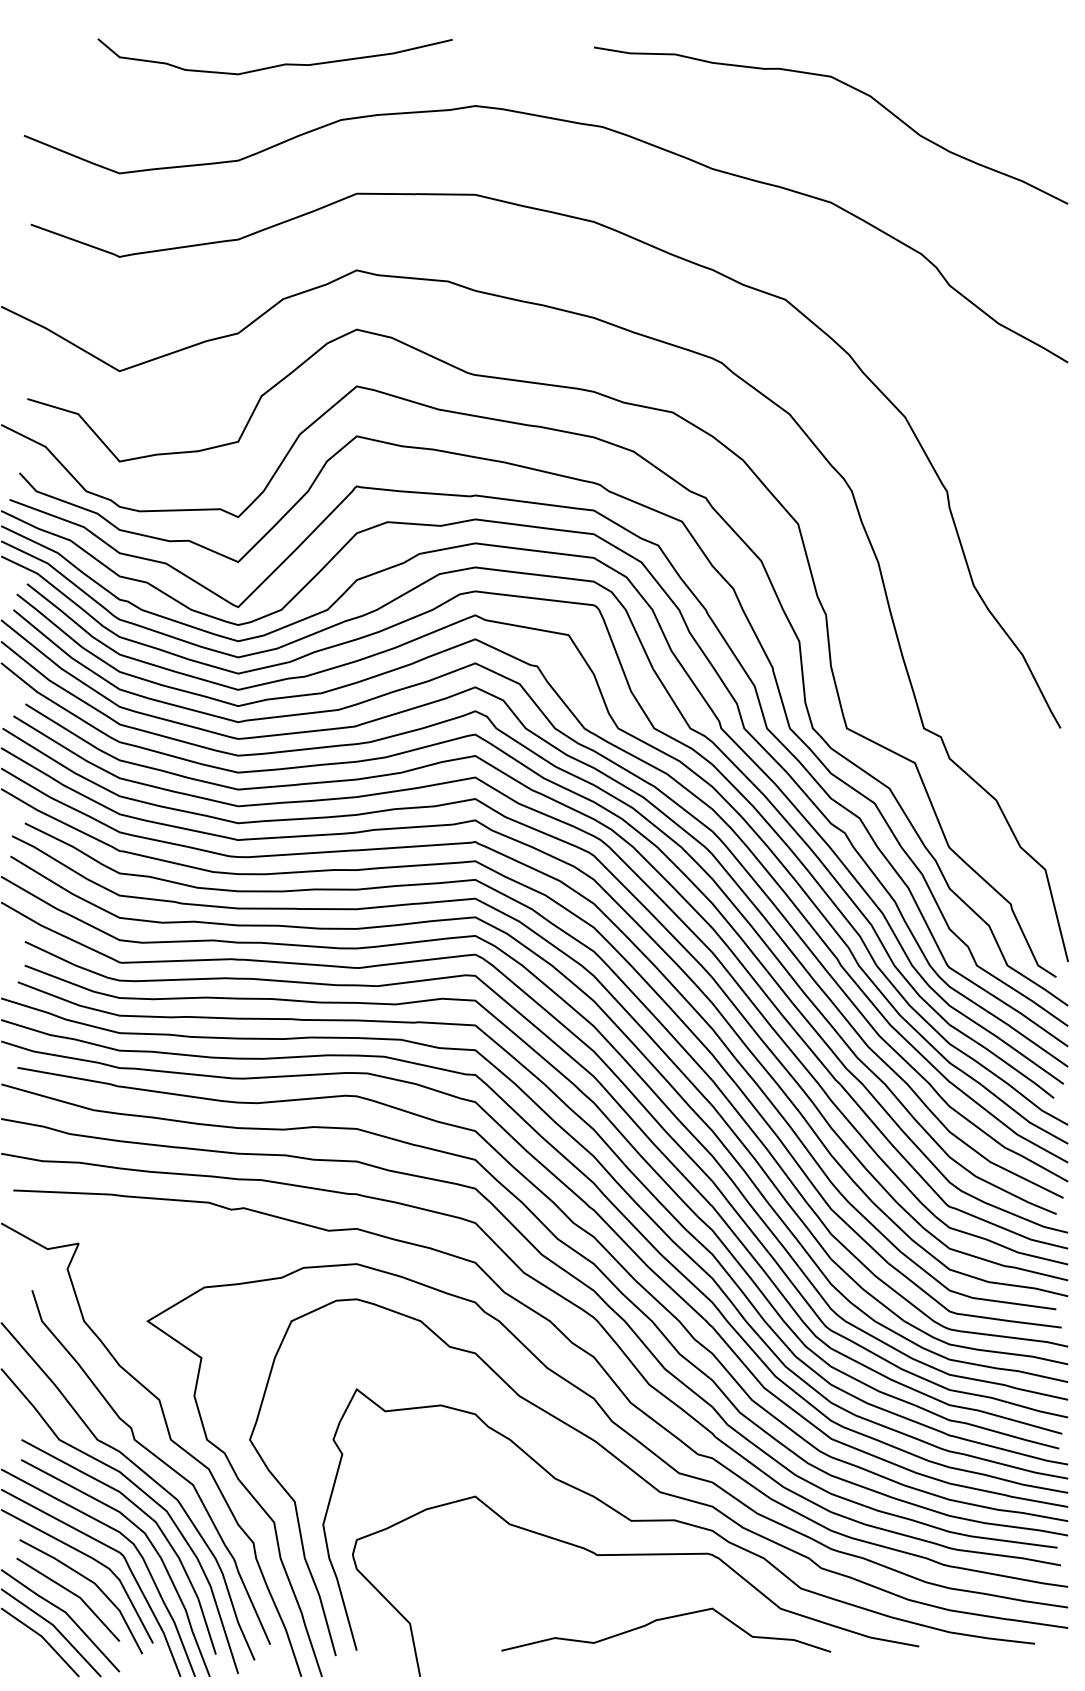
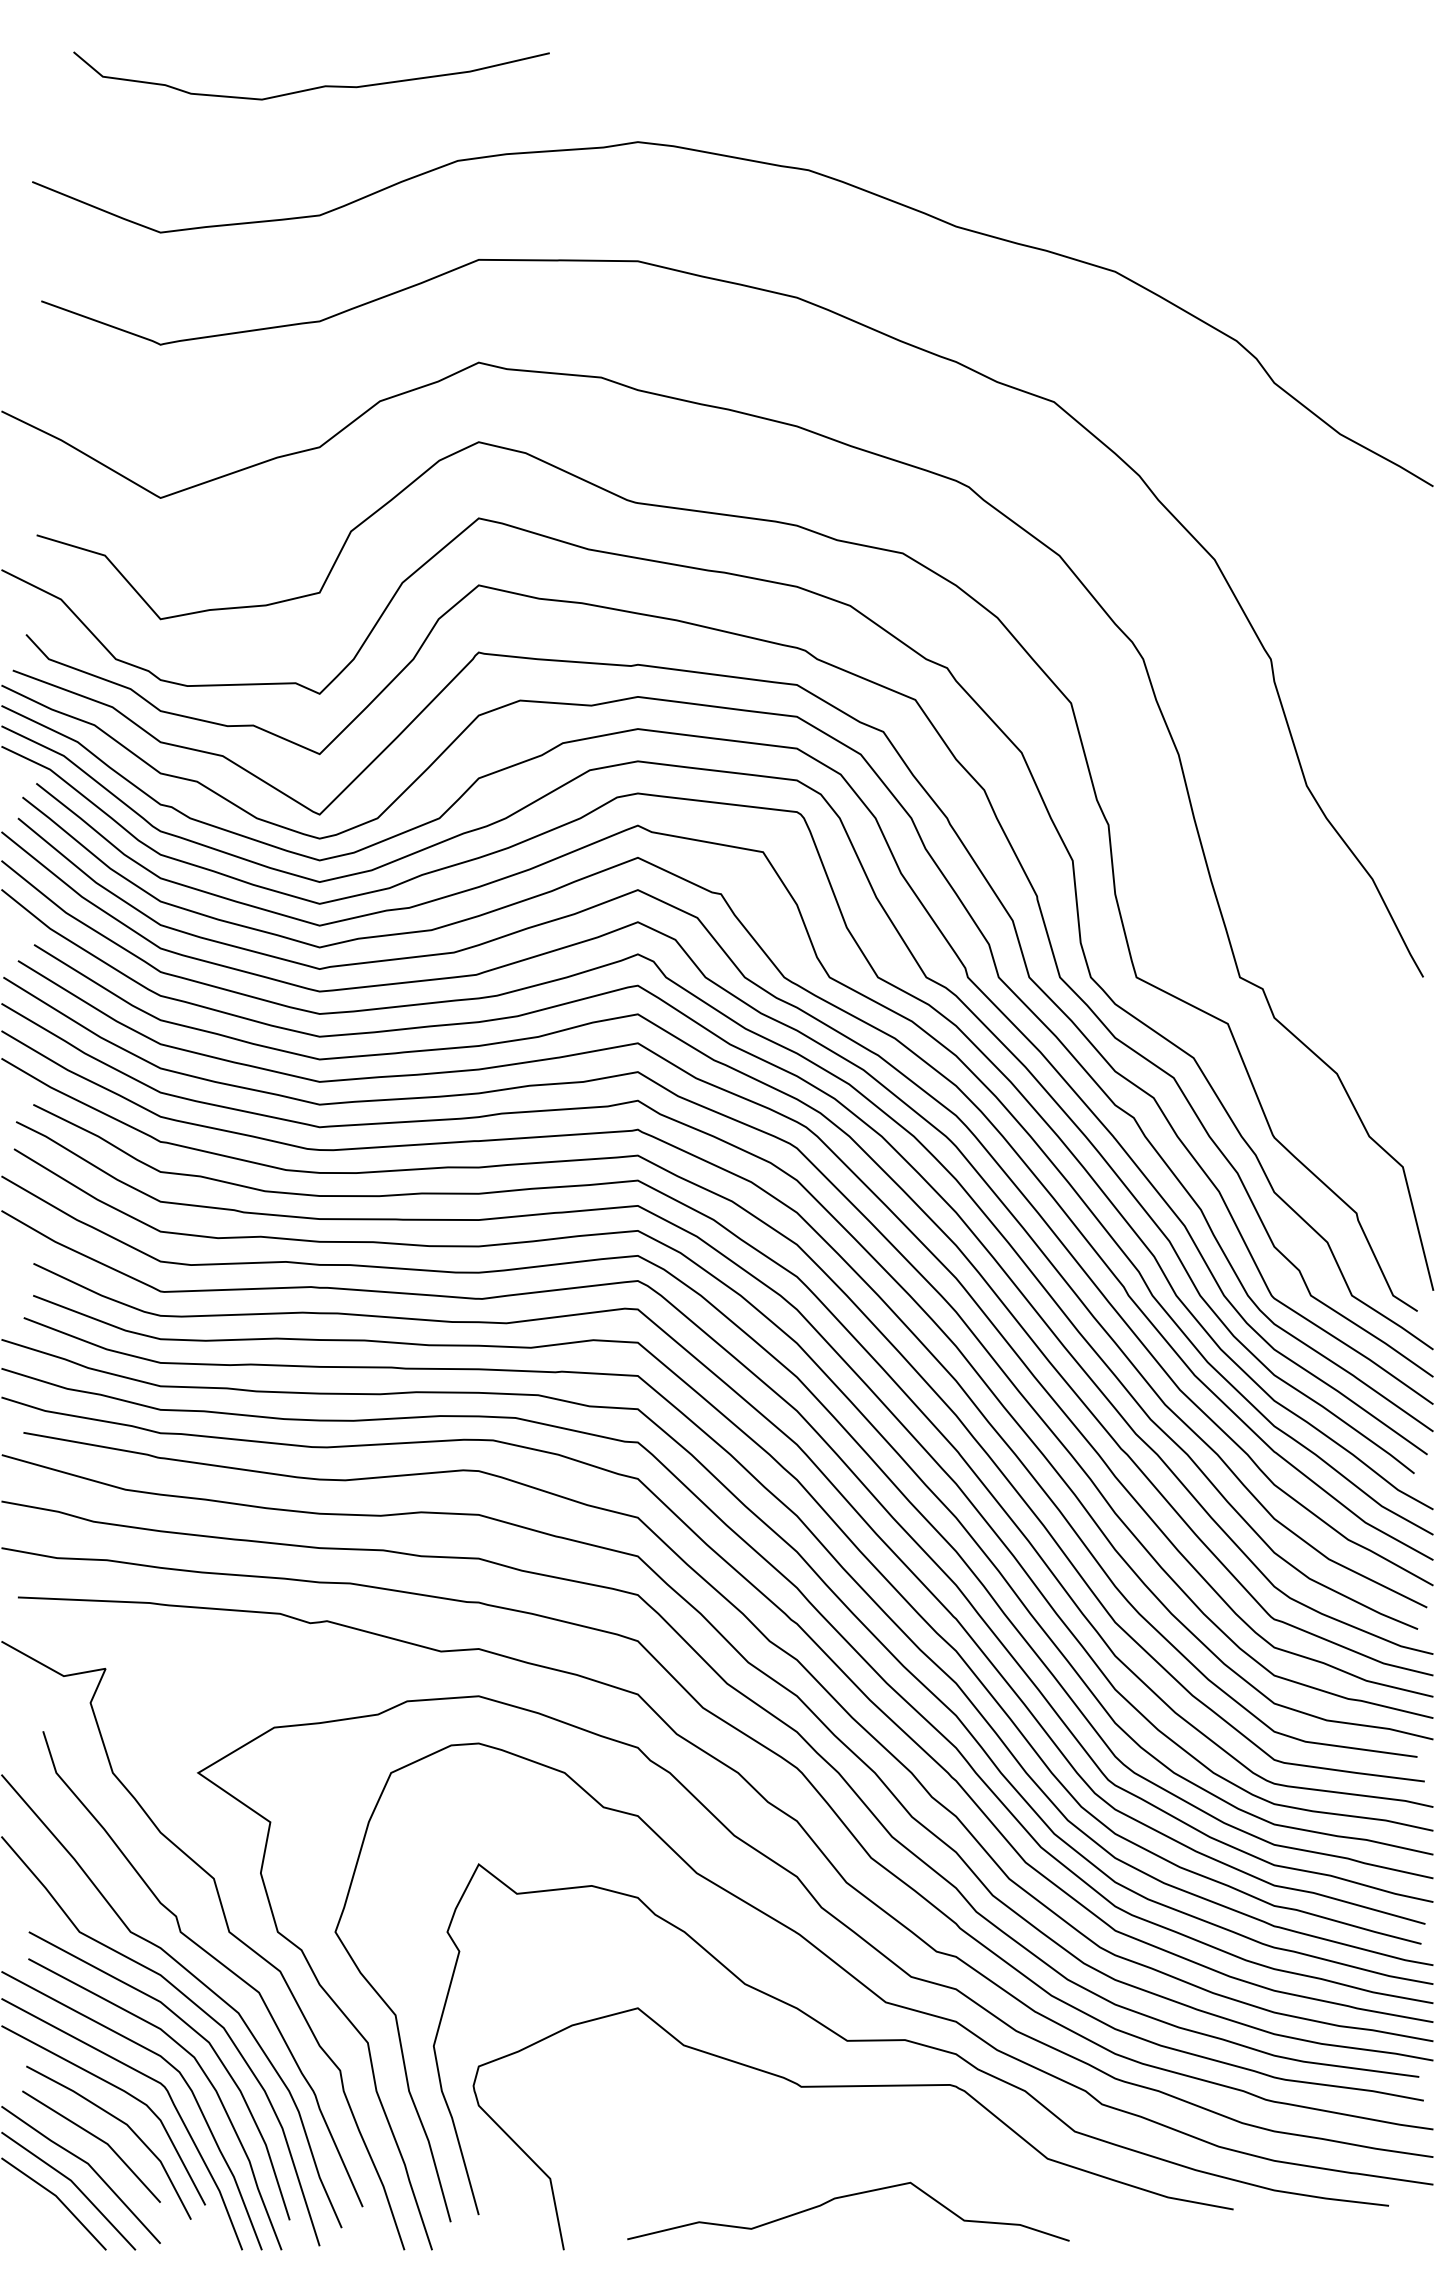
curve: (274, 65) -> (310, 87), moved
curve: (850, 87) -> (1141, 117), removed
curve: (666, 1619) -> (848, 2197), moved

